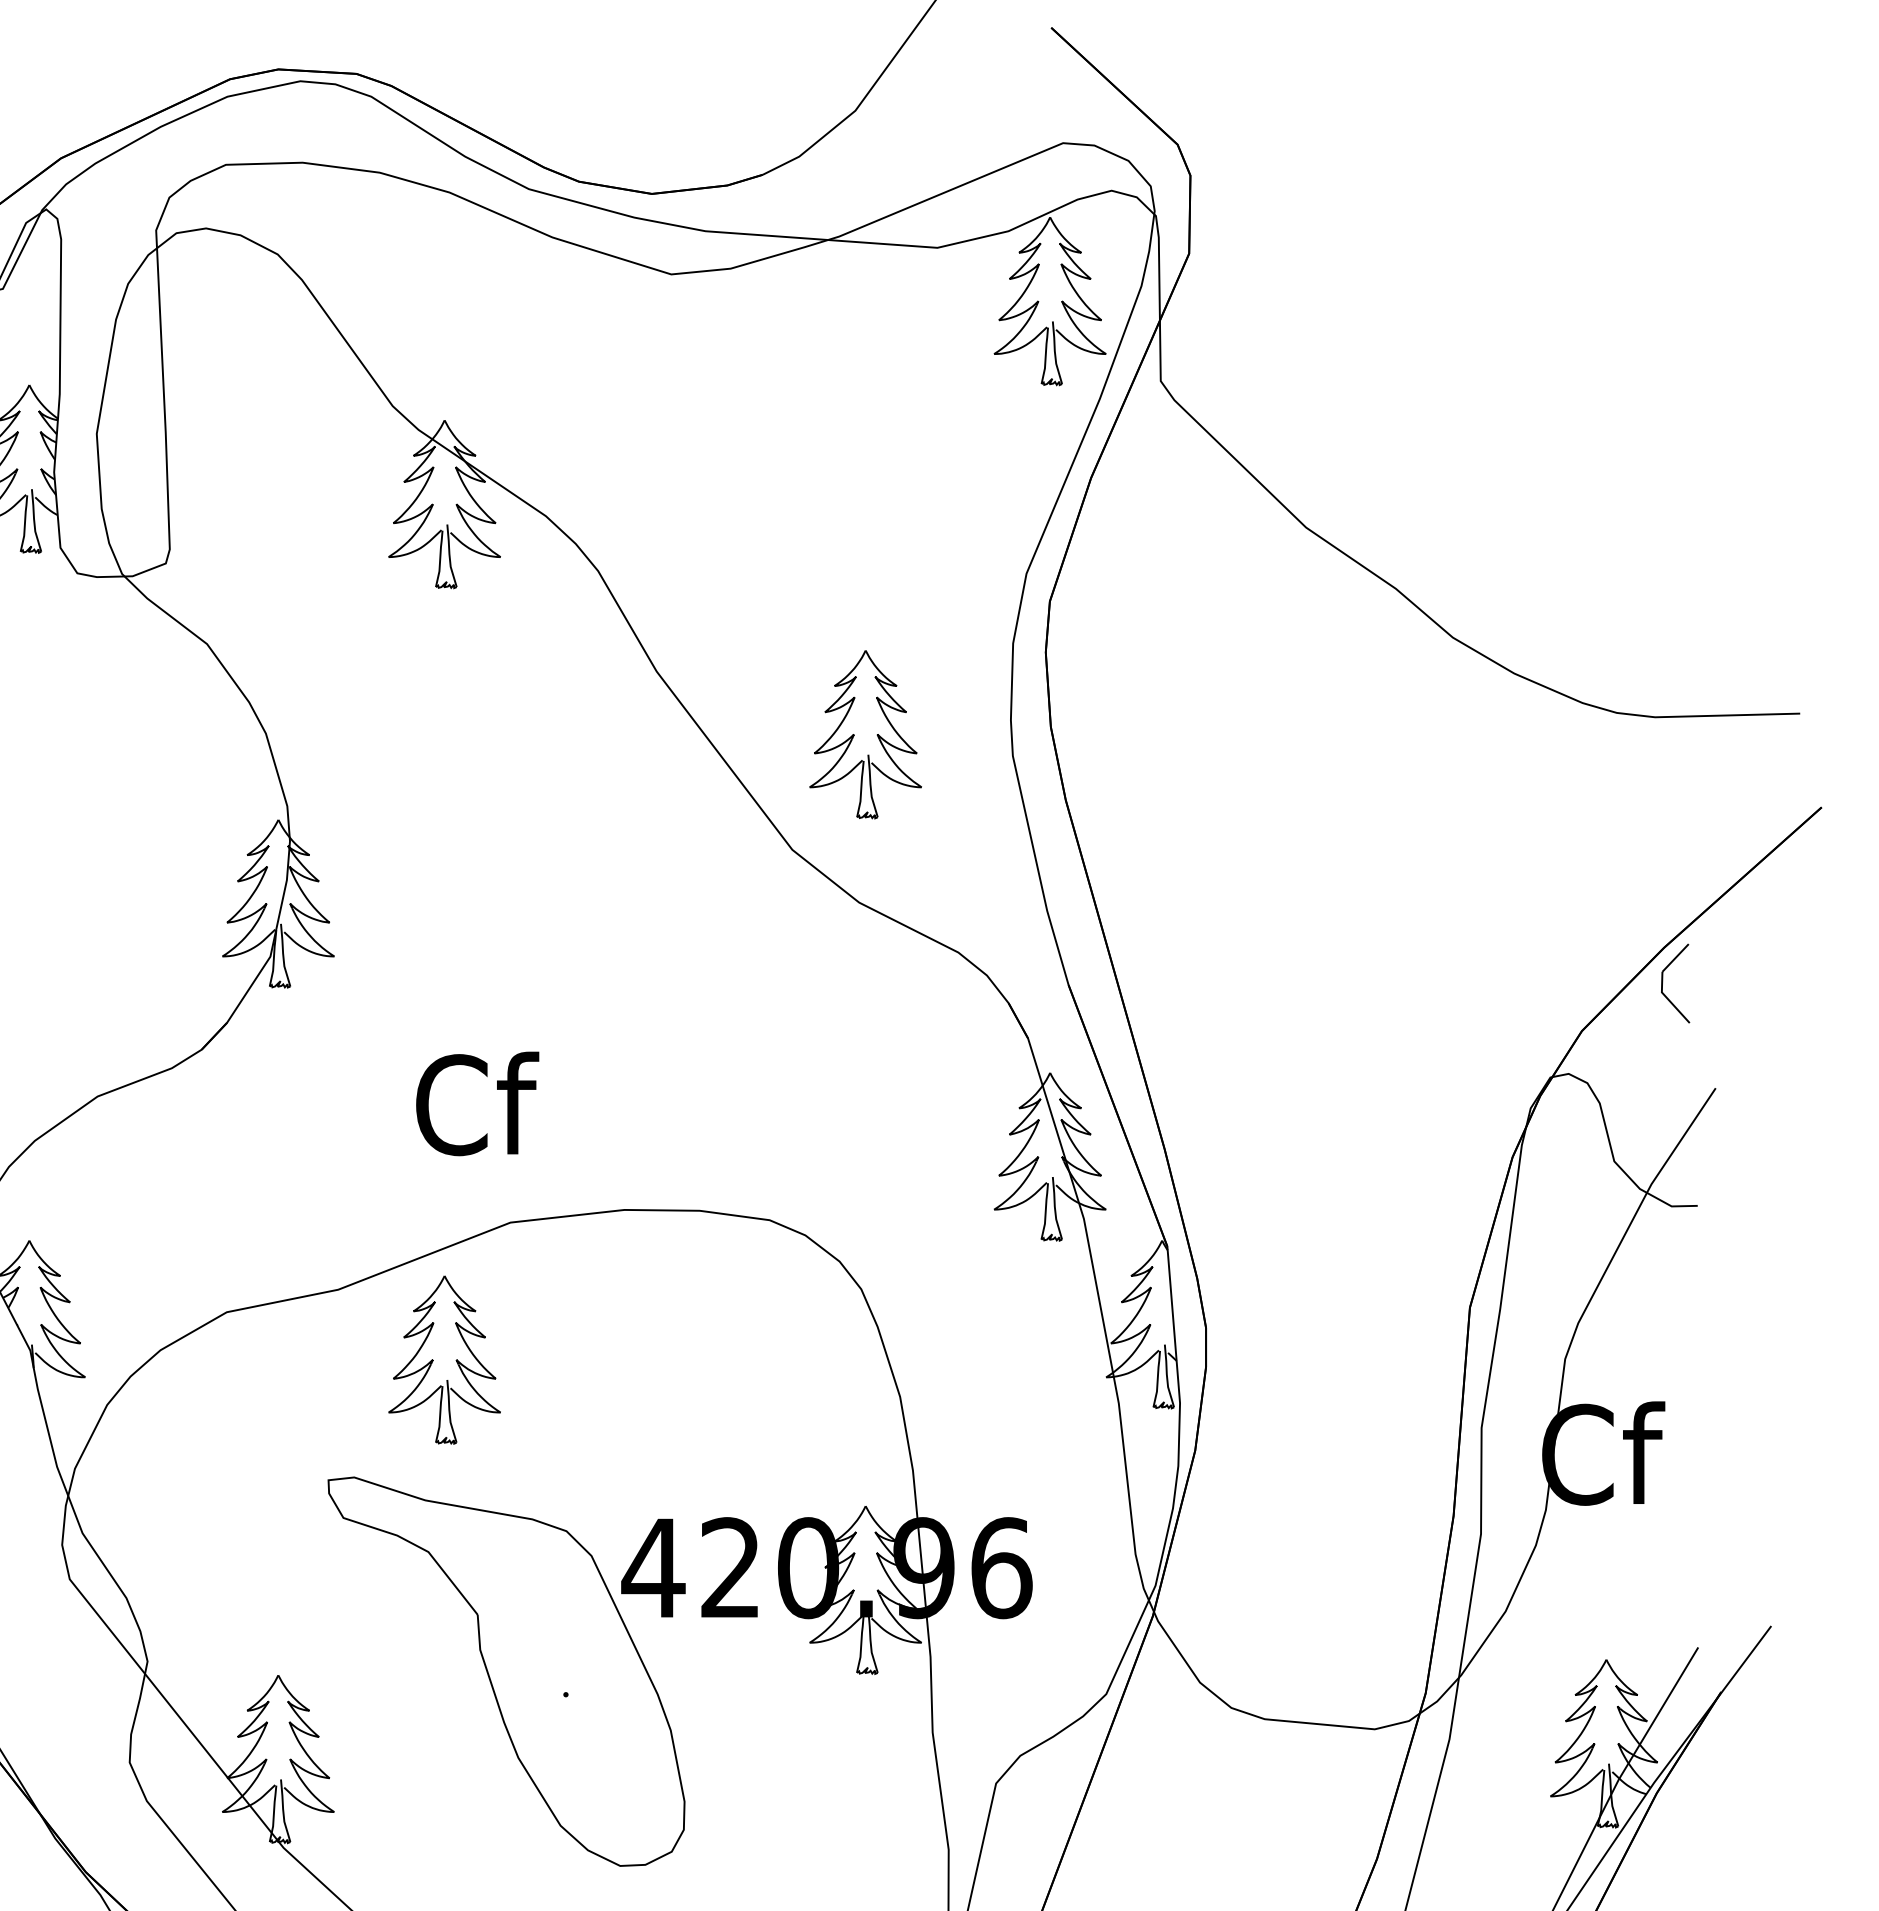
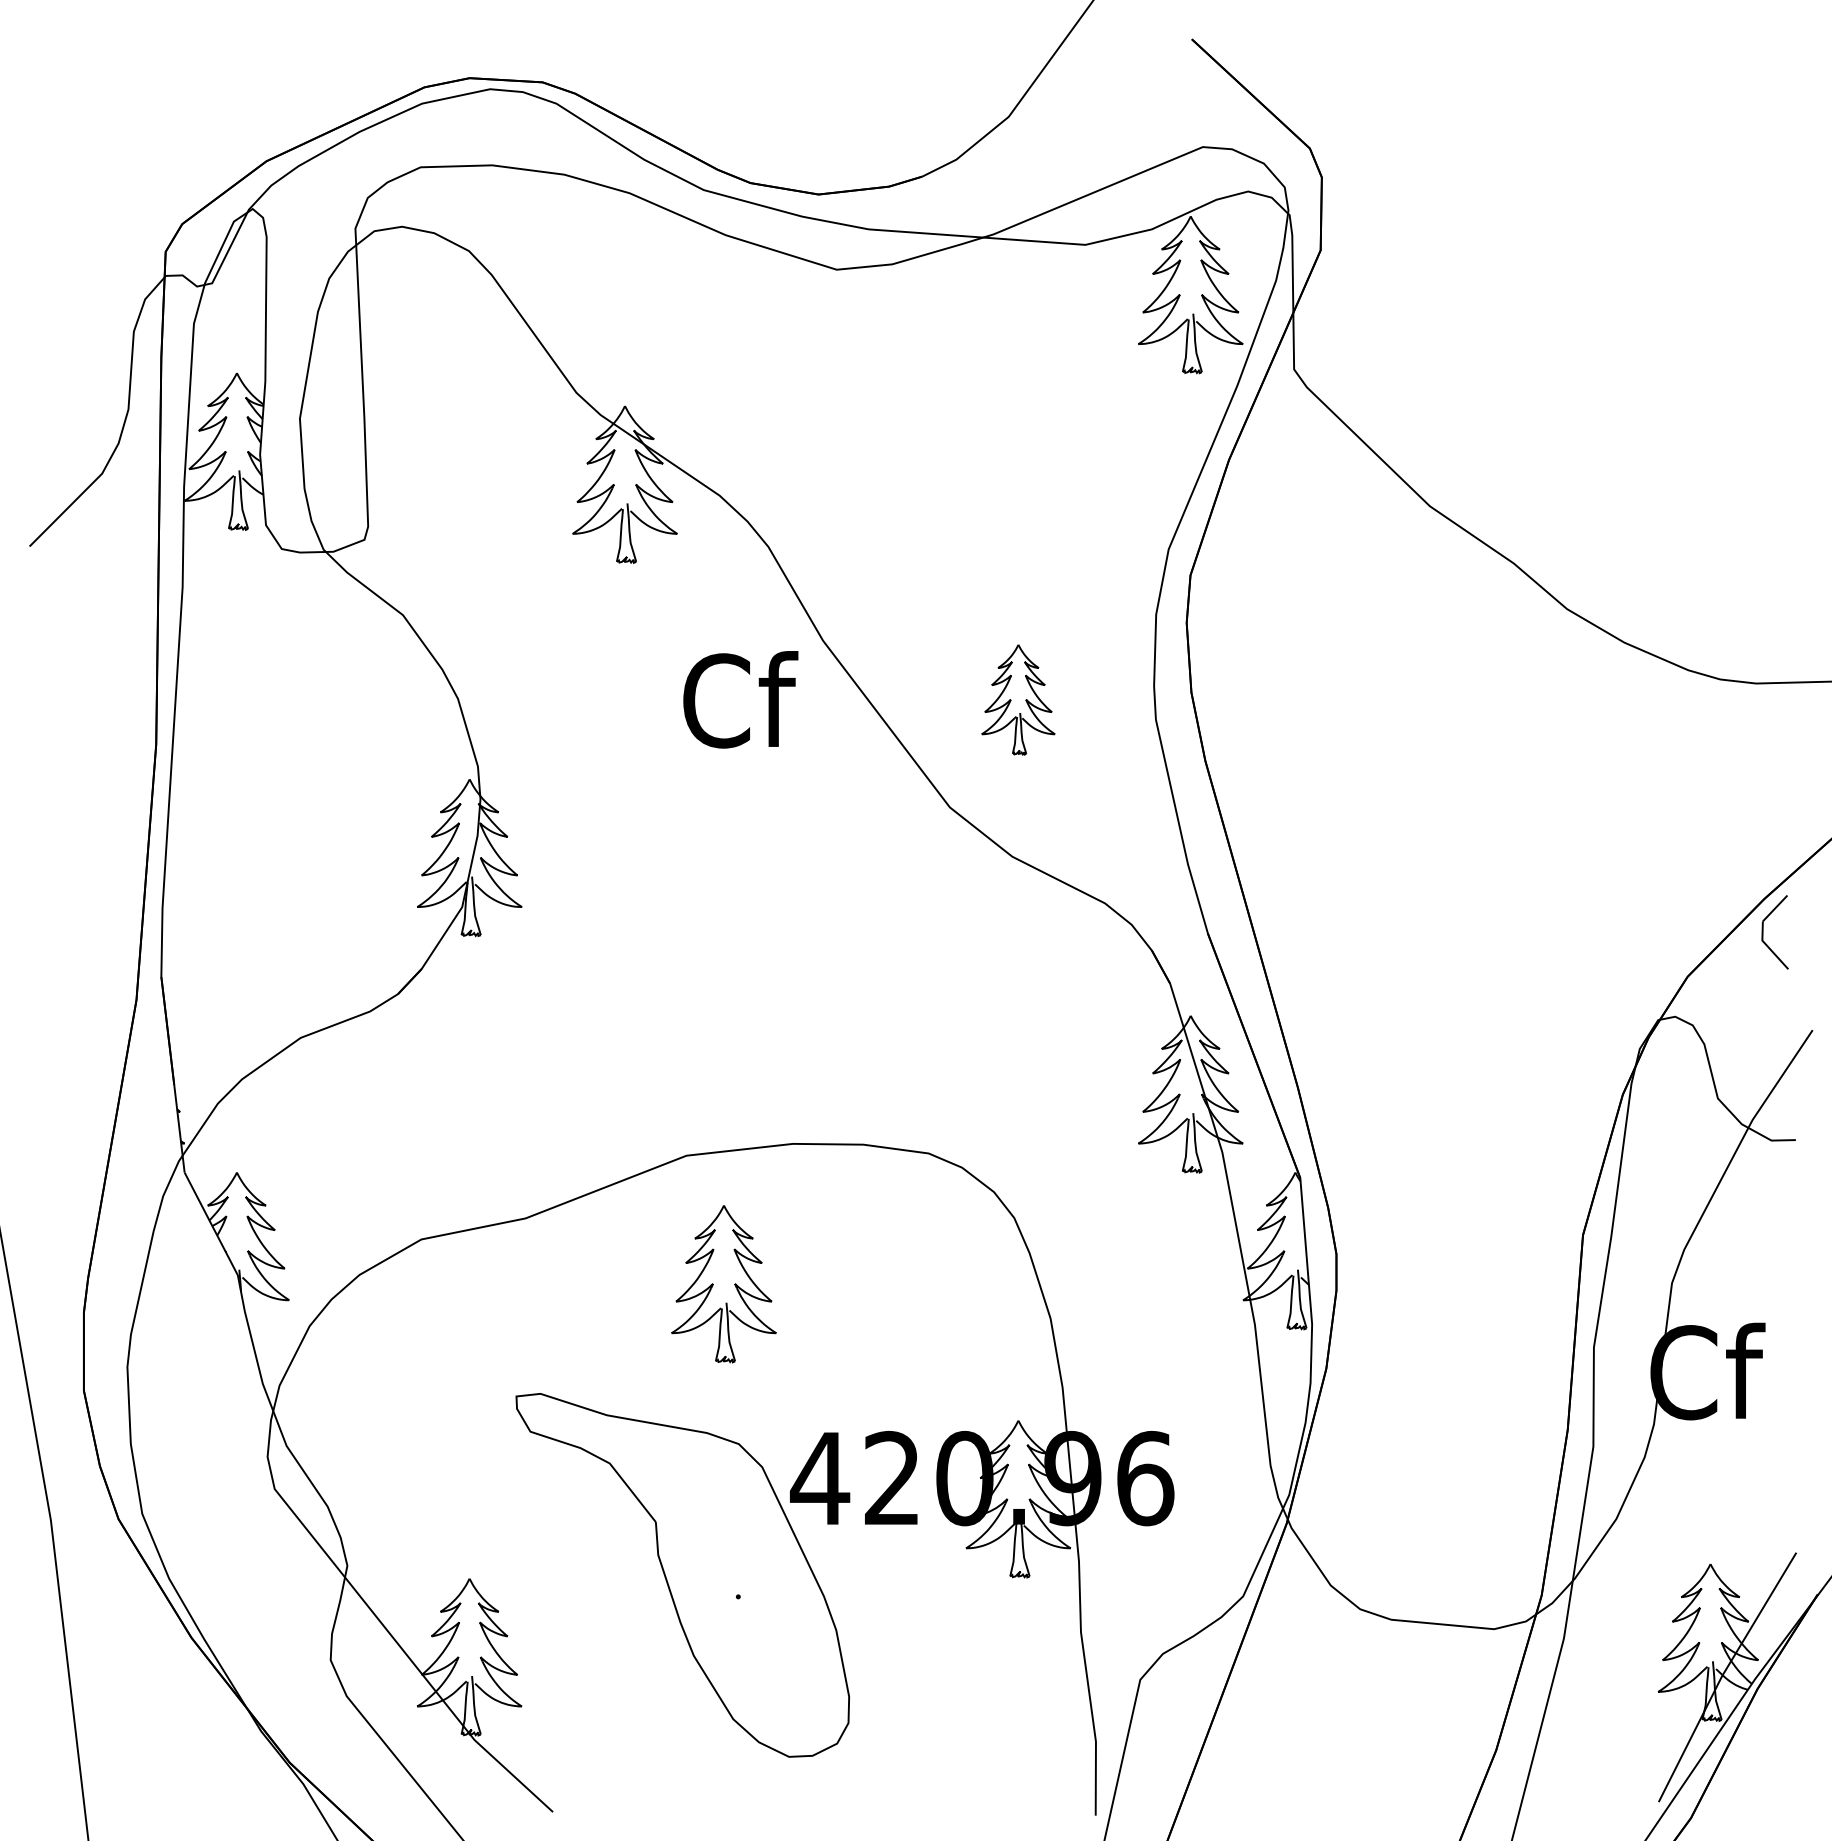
part: (865, 734) -> (1018, 699), size x0.7
text: (477, 1103) -> (740, 699), moved
part: (444, 1360) -> (723, 1284), moved

